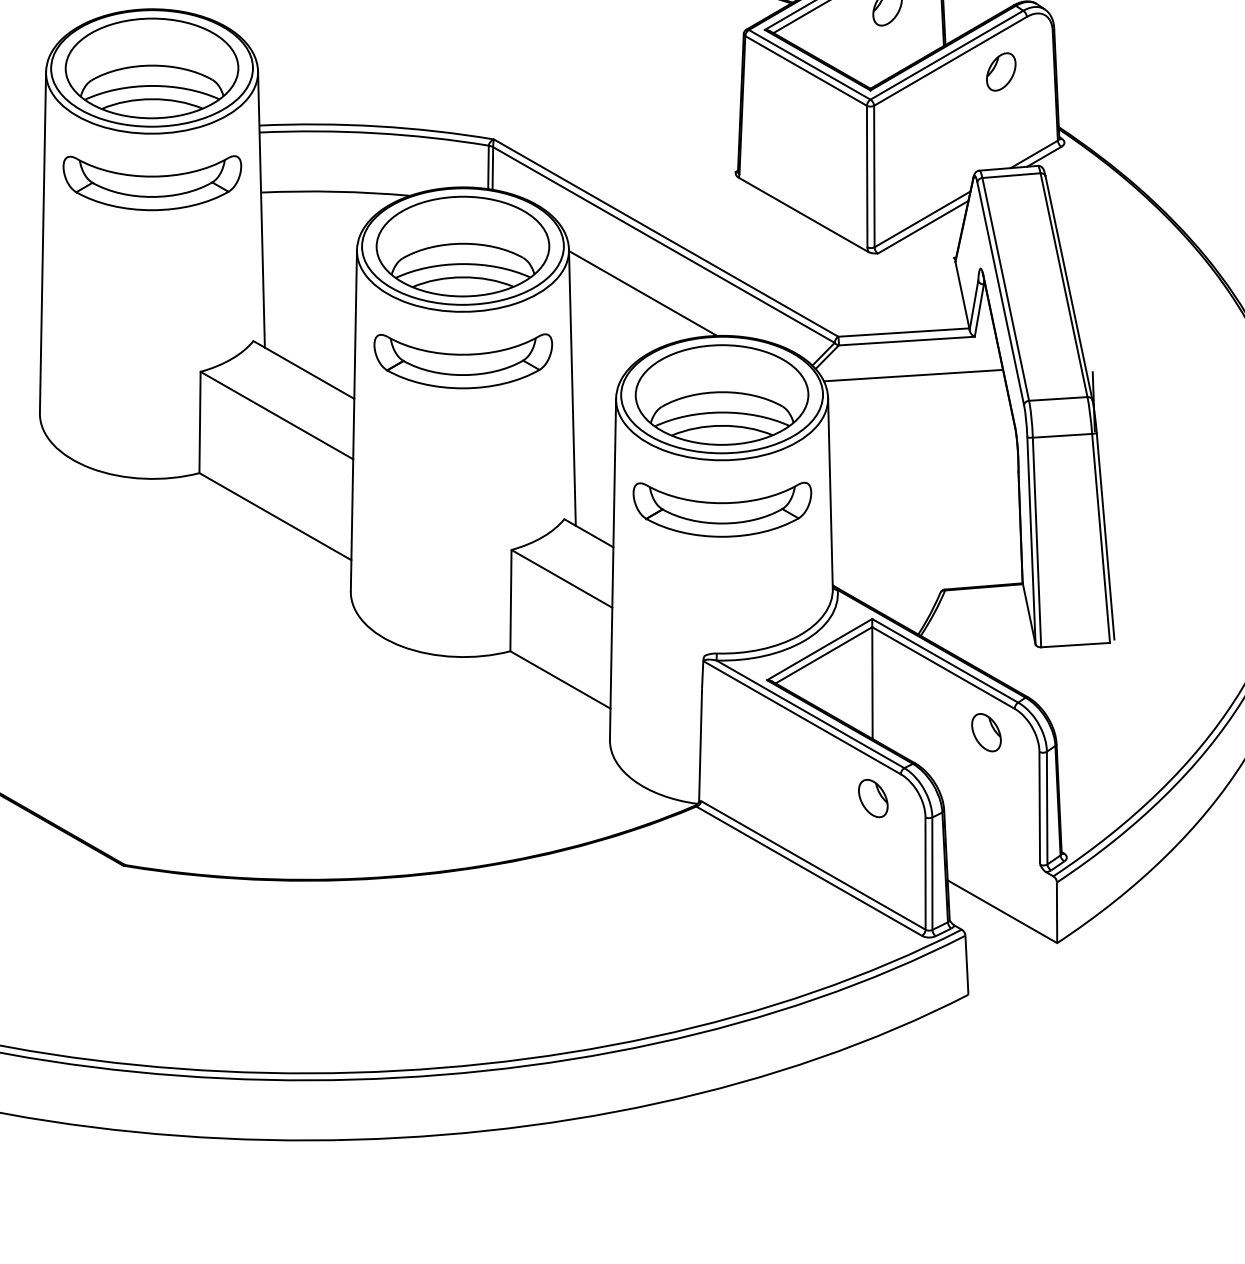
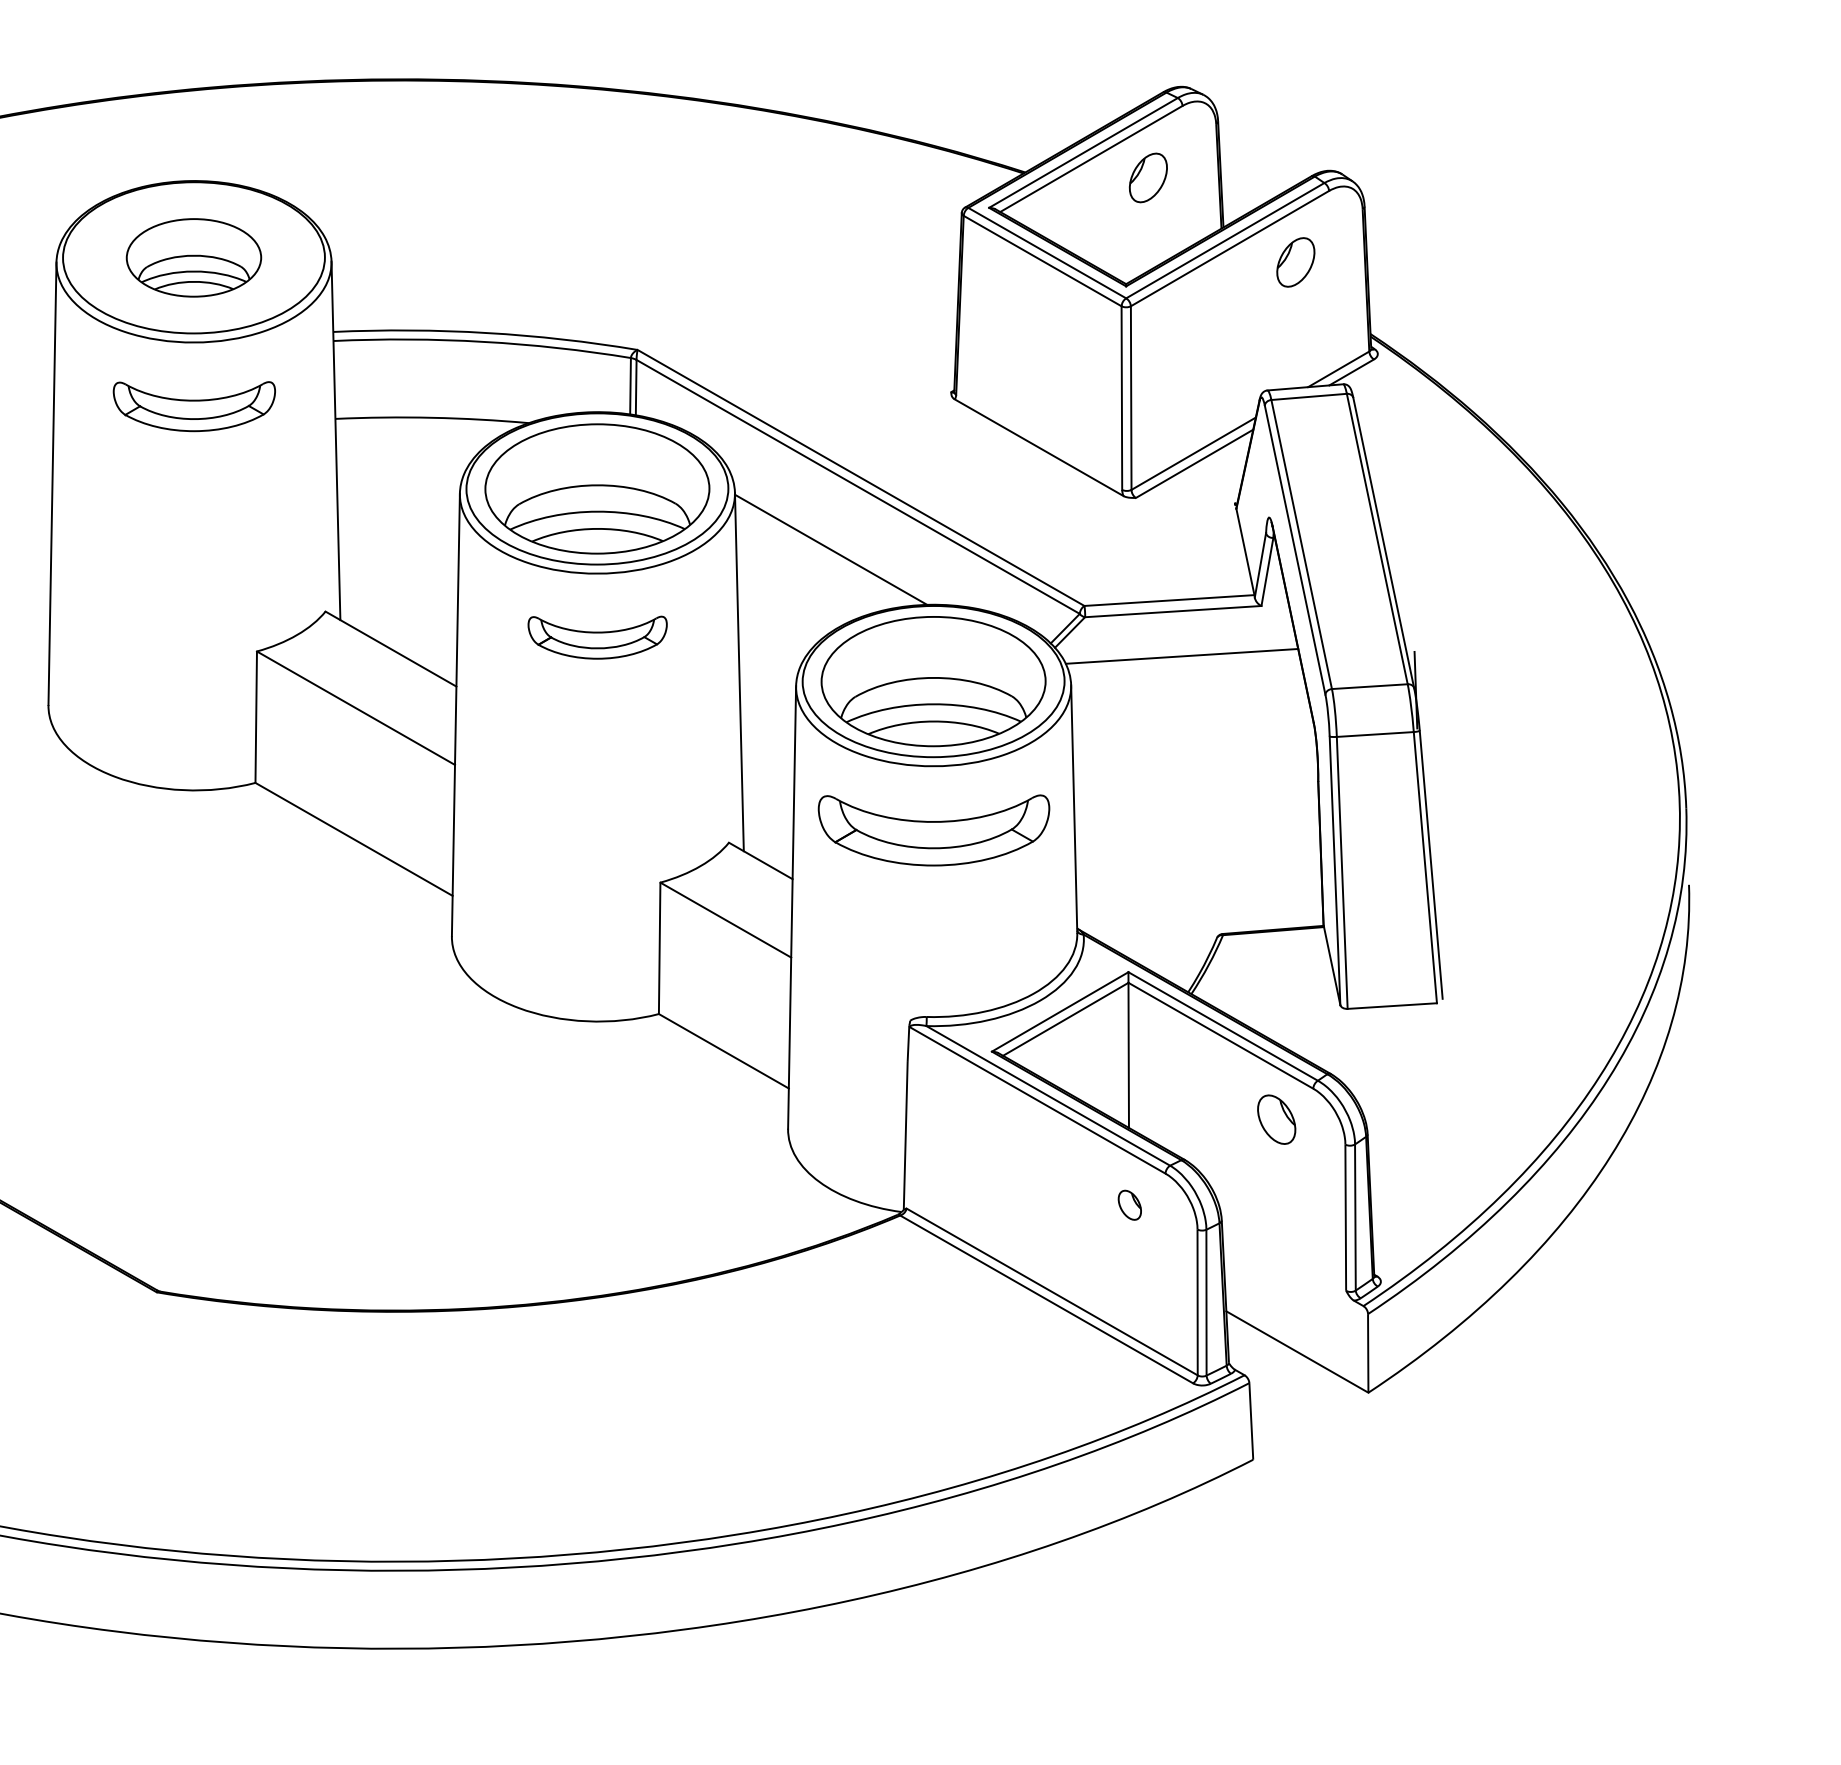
part: (151, 68) -> (193, 257), size x0.6
part: (152, 183) -> (194, 406), size x0.7
part: (463, 361) -> (597, 637), size x0.6
part: (873, 798) -> (1129, 1205), size x0.6

